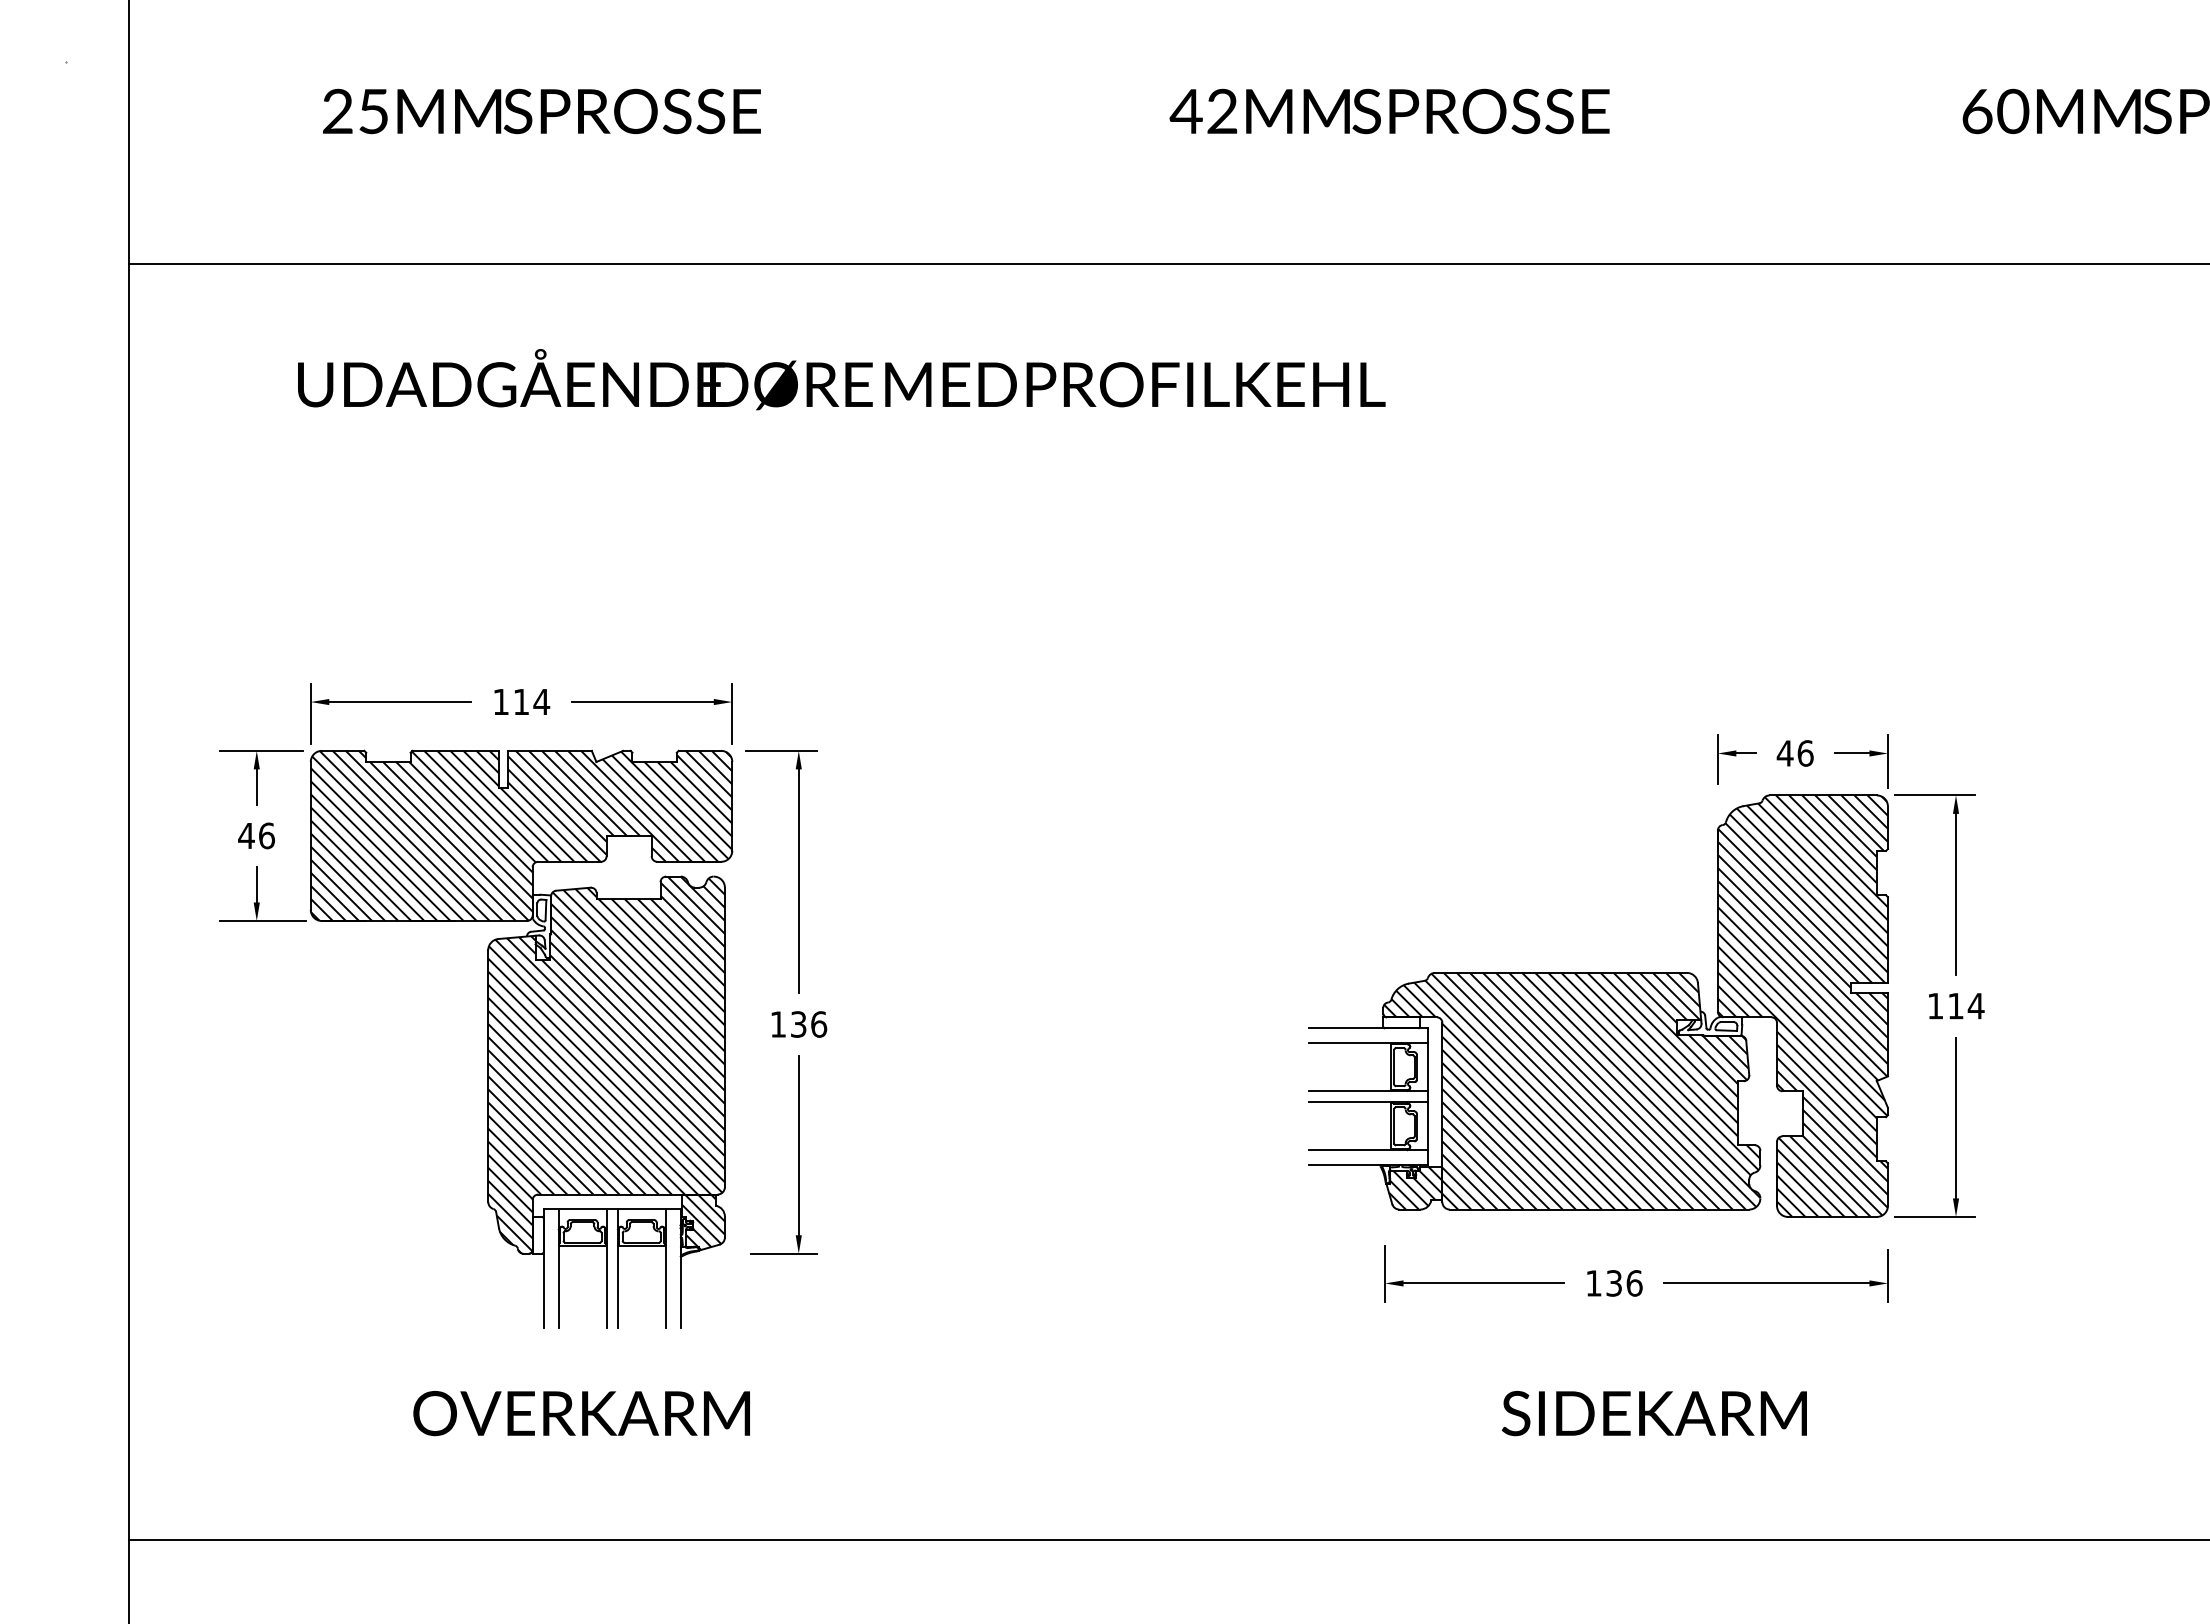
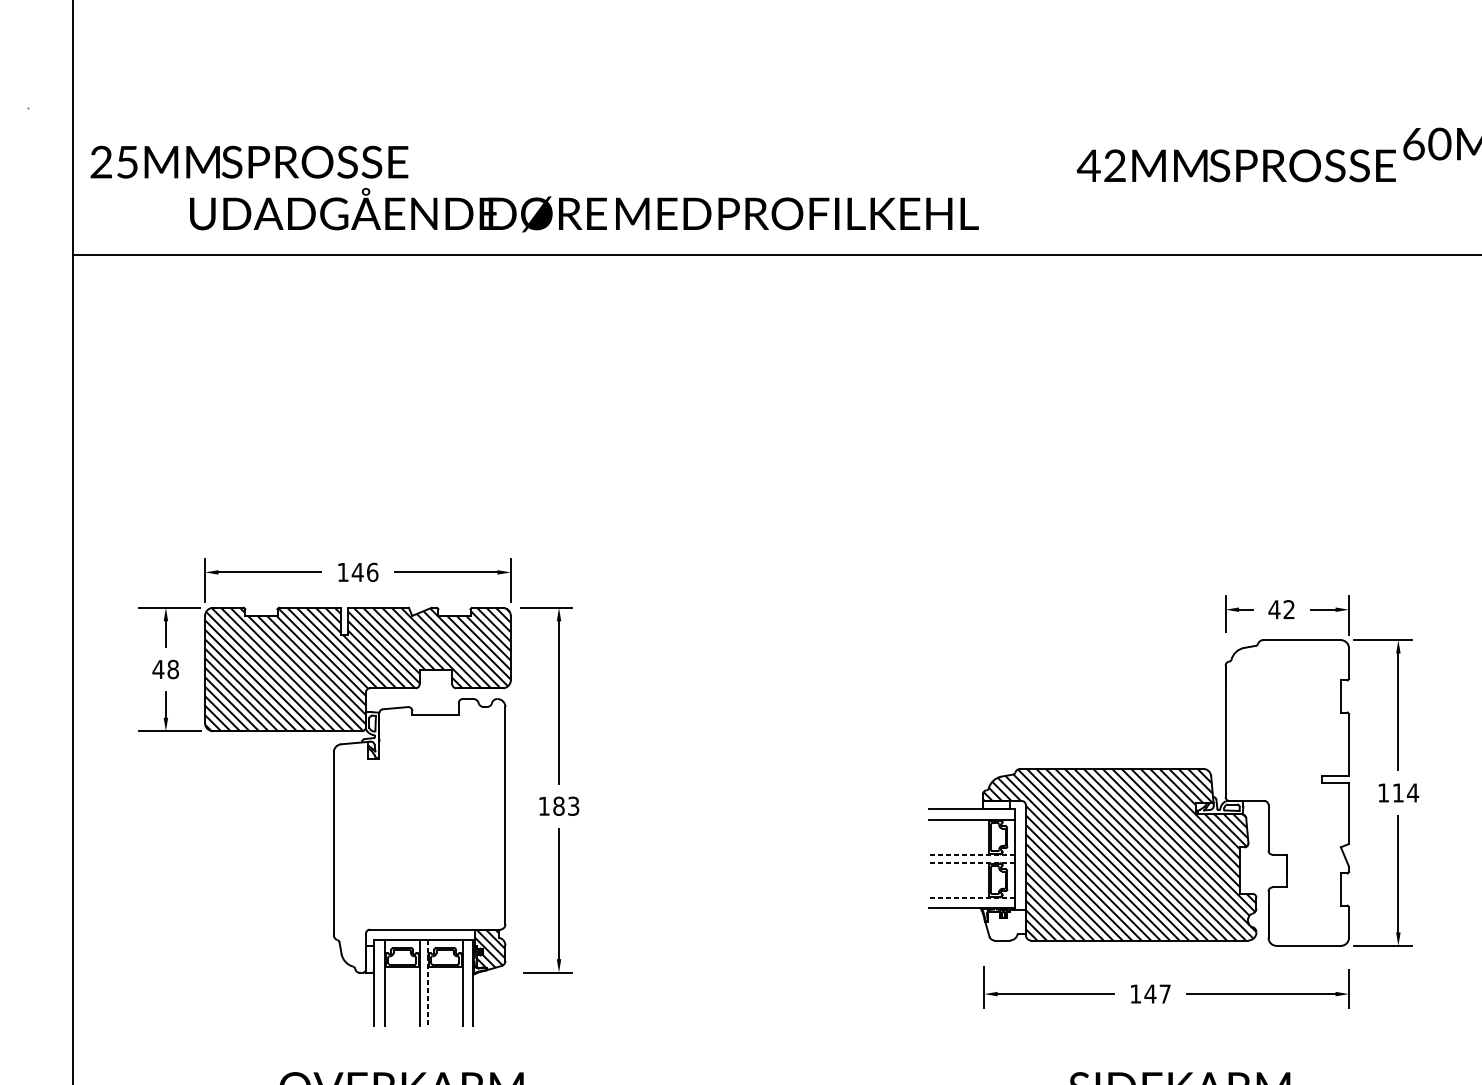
text: (541, 111) -> (249, 162), moved
text: (1389, 111) -> (1236, 165), moved
text: (841, 379) -> (584, 210), moved
text: (531, 701) -> (365, 572), 114 -> 146
text: (1805, 753) -> (1289, 609), 46 -> 42
text: (267, 835) -> (173, 669), 46 -> 48
hatch: (1802, 1005) -> (1287, 792), removed
text: (808, 1024) -> (566, 806), 136 -> 183
hatch: (606, 1064) -> (419, 835), removed
line: (1367, 1091) -> (971, 854), solid -> dashed
line: (1367, 1102) -> (971, 862), solid -> dashed
line: (1367, 1150) -> (971, 897), solid -> dashed
hatch: (1415, 1188) -> (1006, 925), removed
line: (617, 1269) -> (427, 983), solid -> dashed
text: (1623, 1283) -> (1157, 994), 136 -> 147

